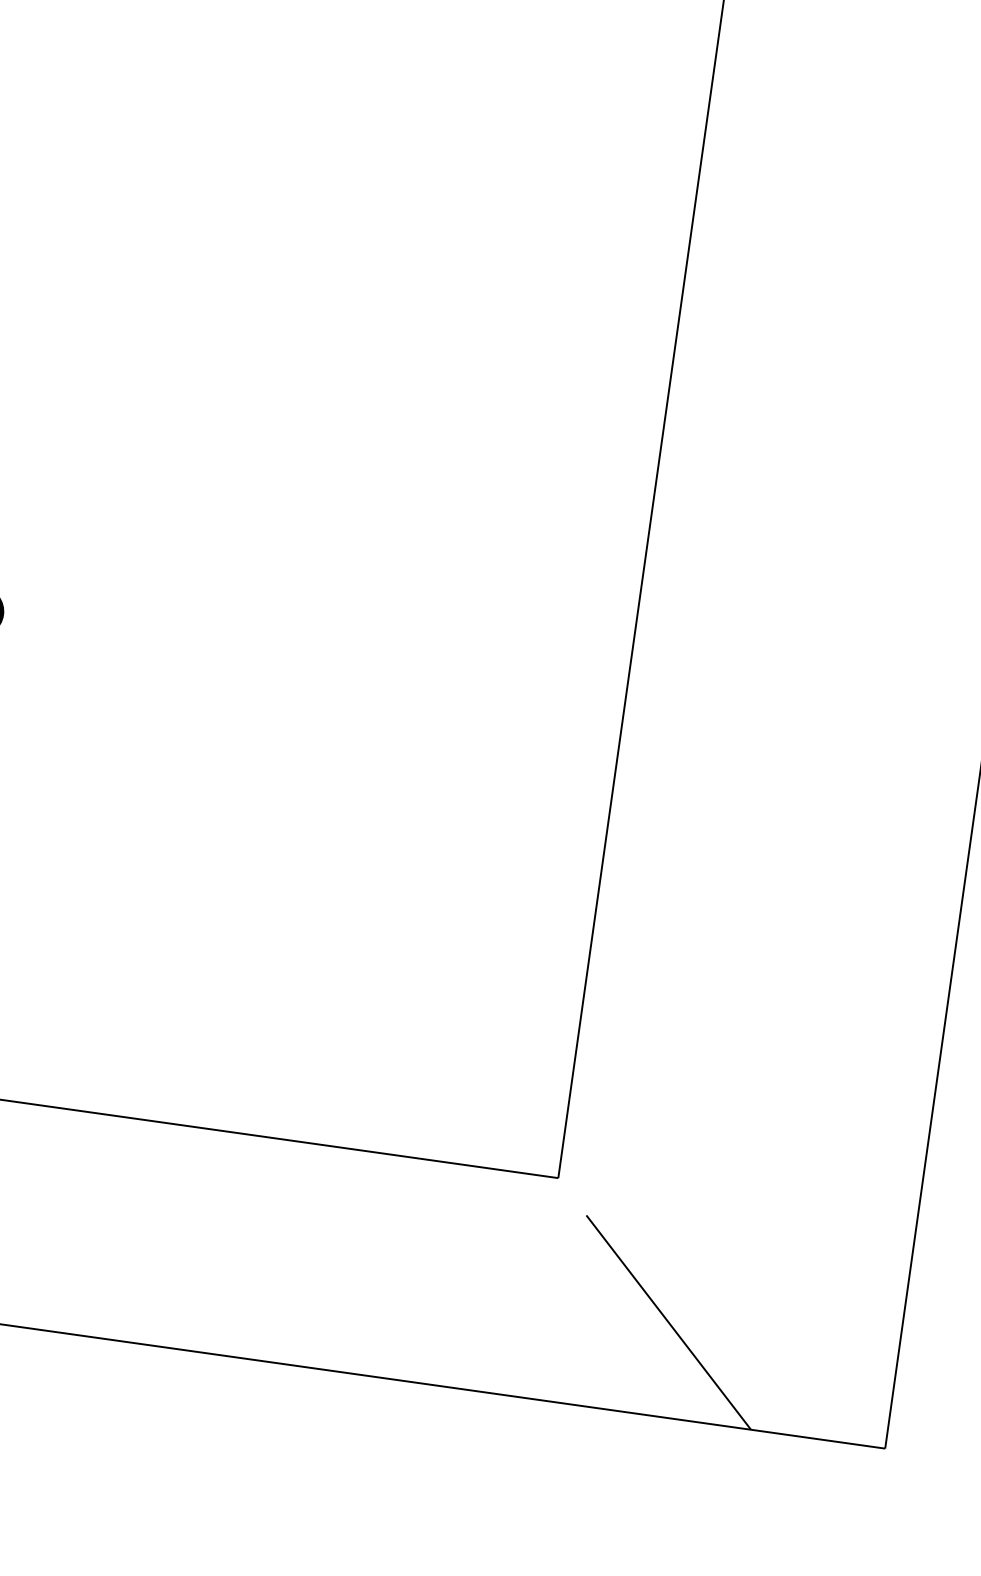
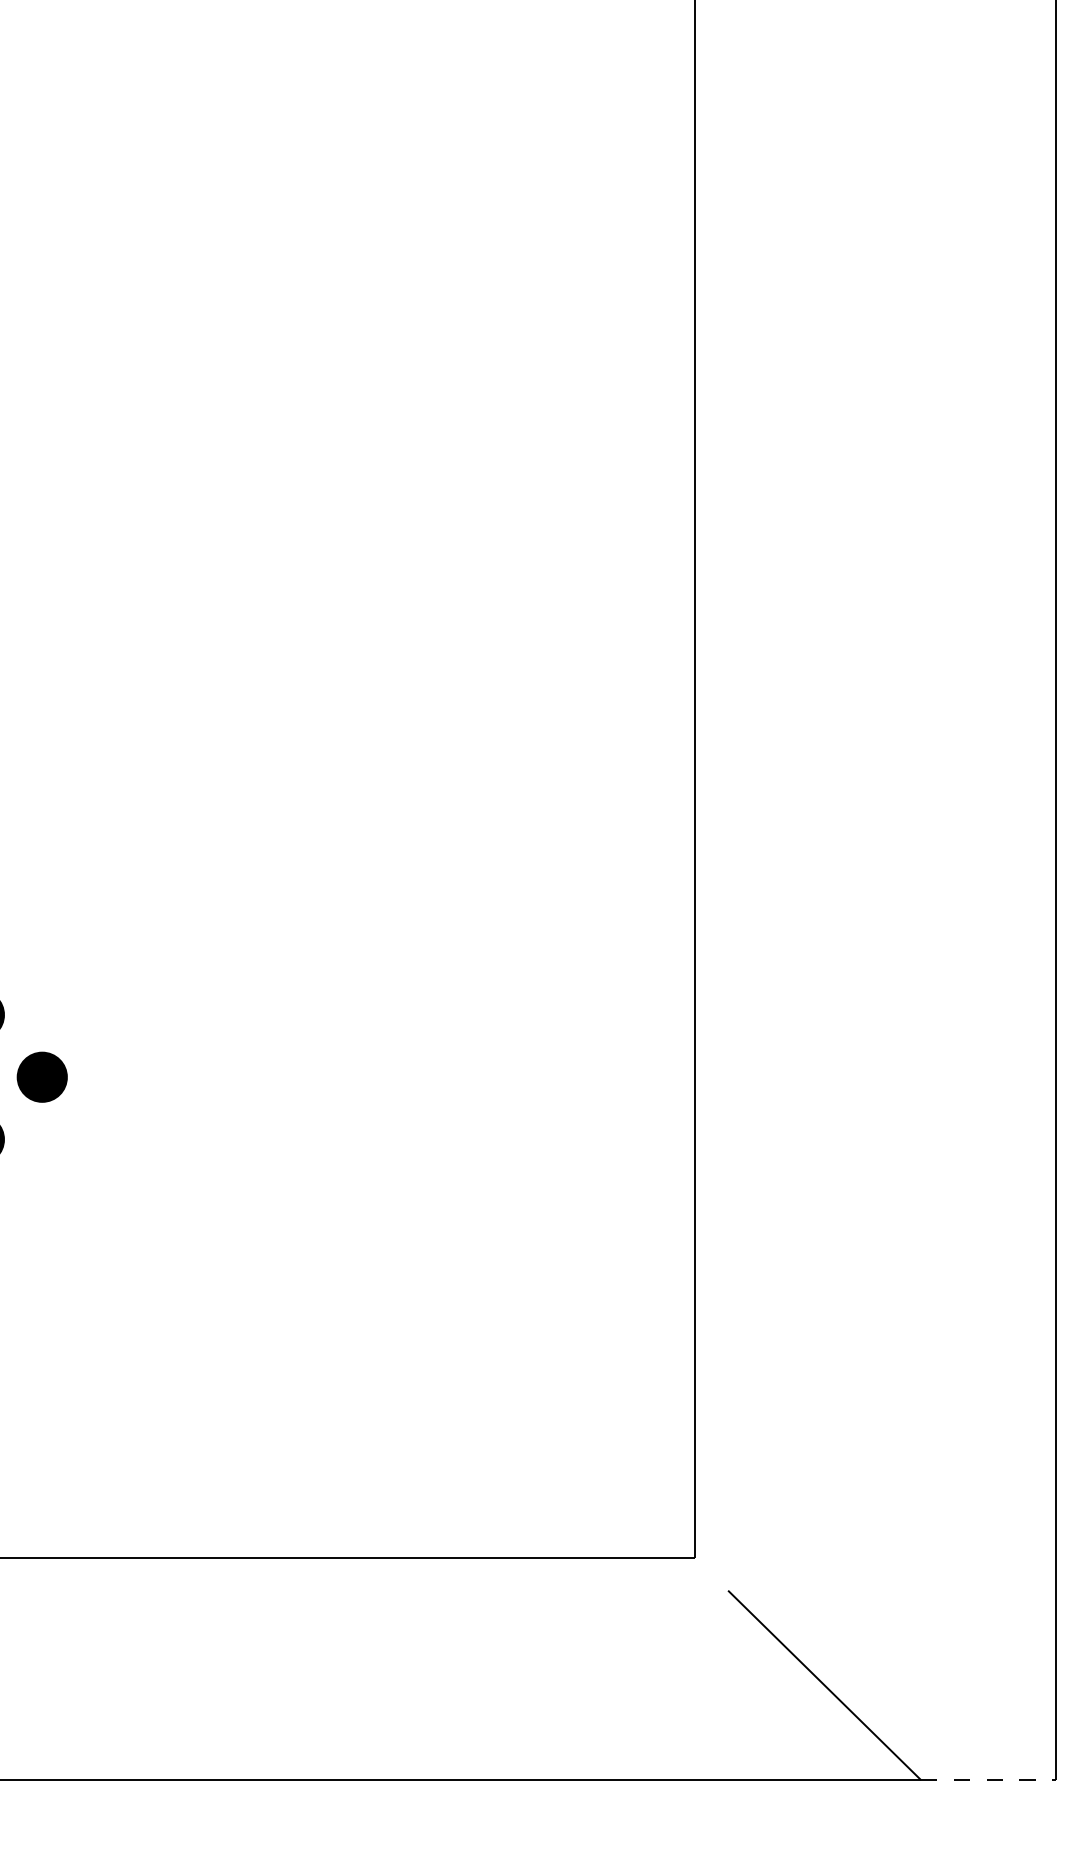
line: (817, 1439) -> (988, 1780), solid -> dashed

